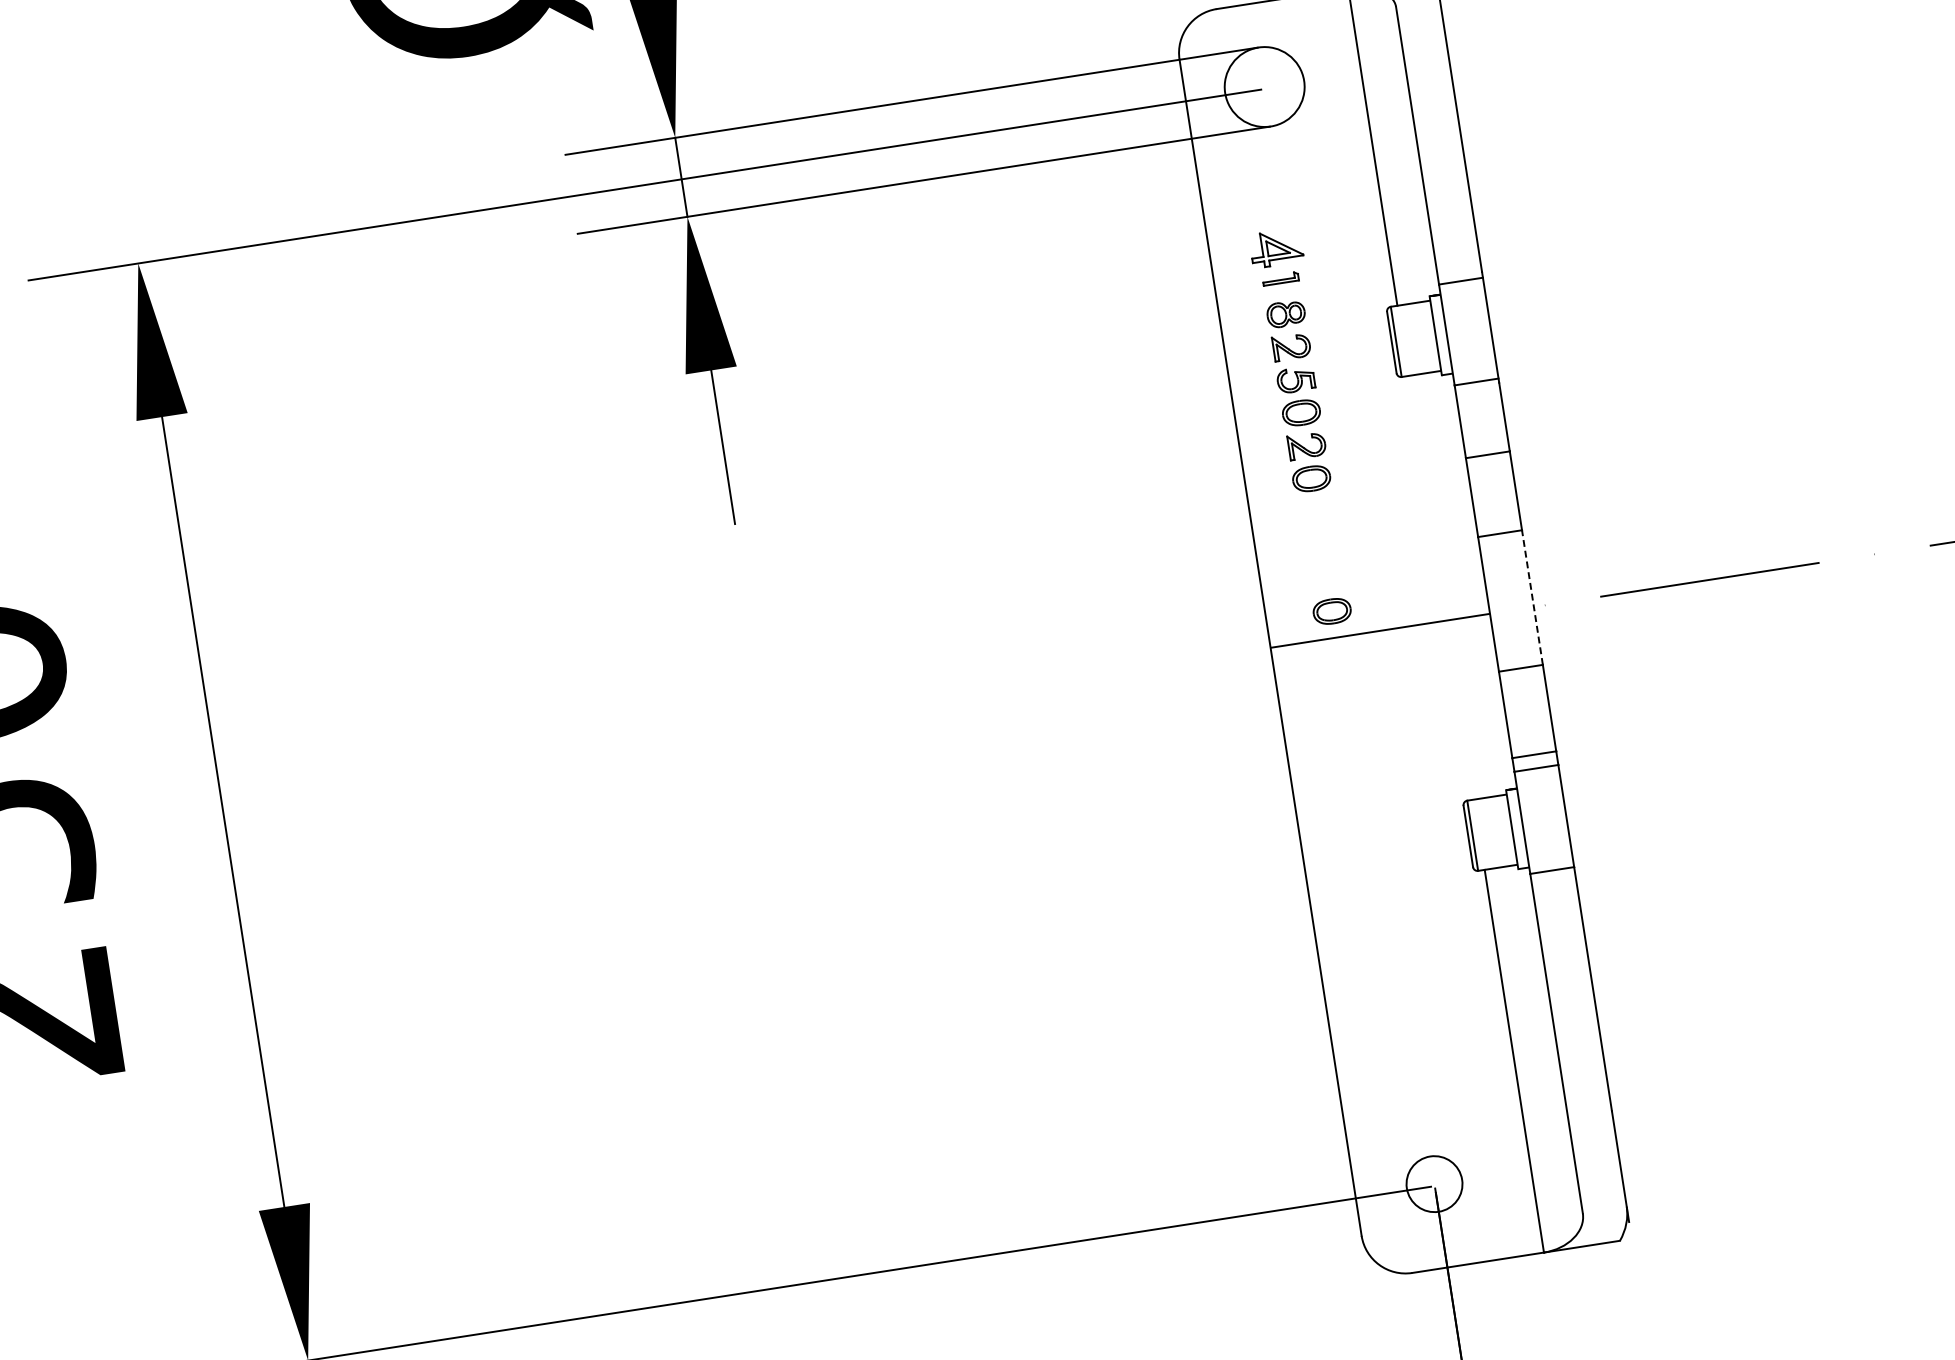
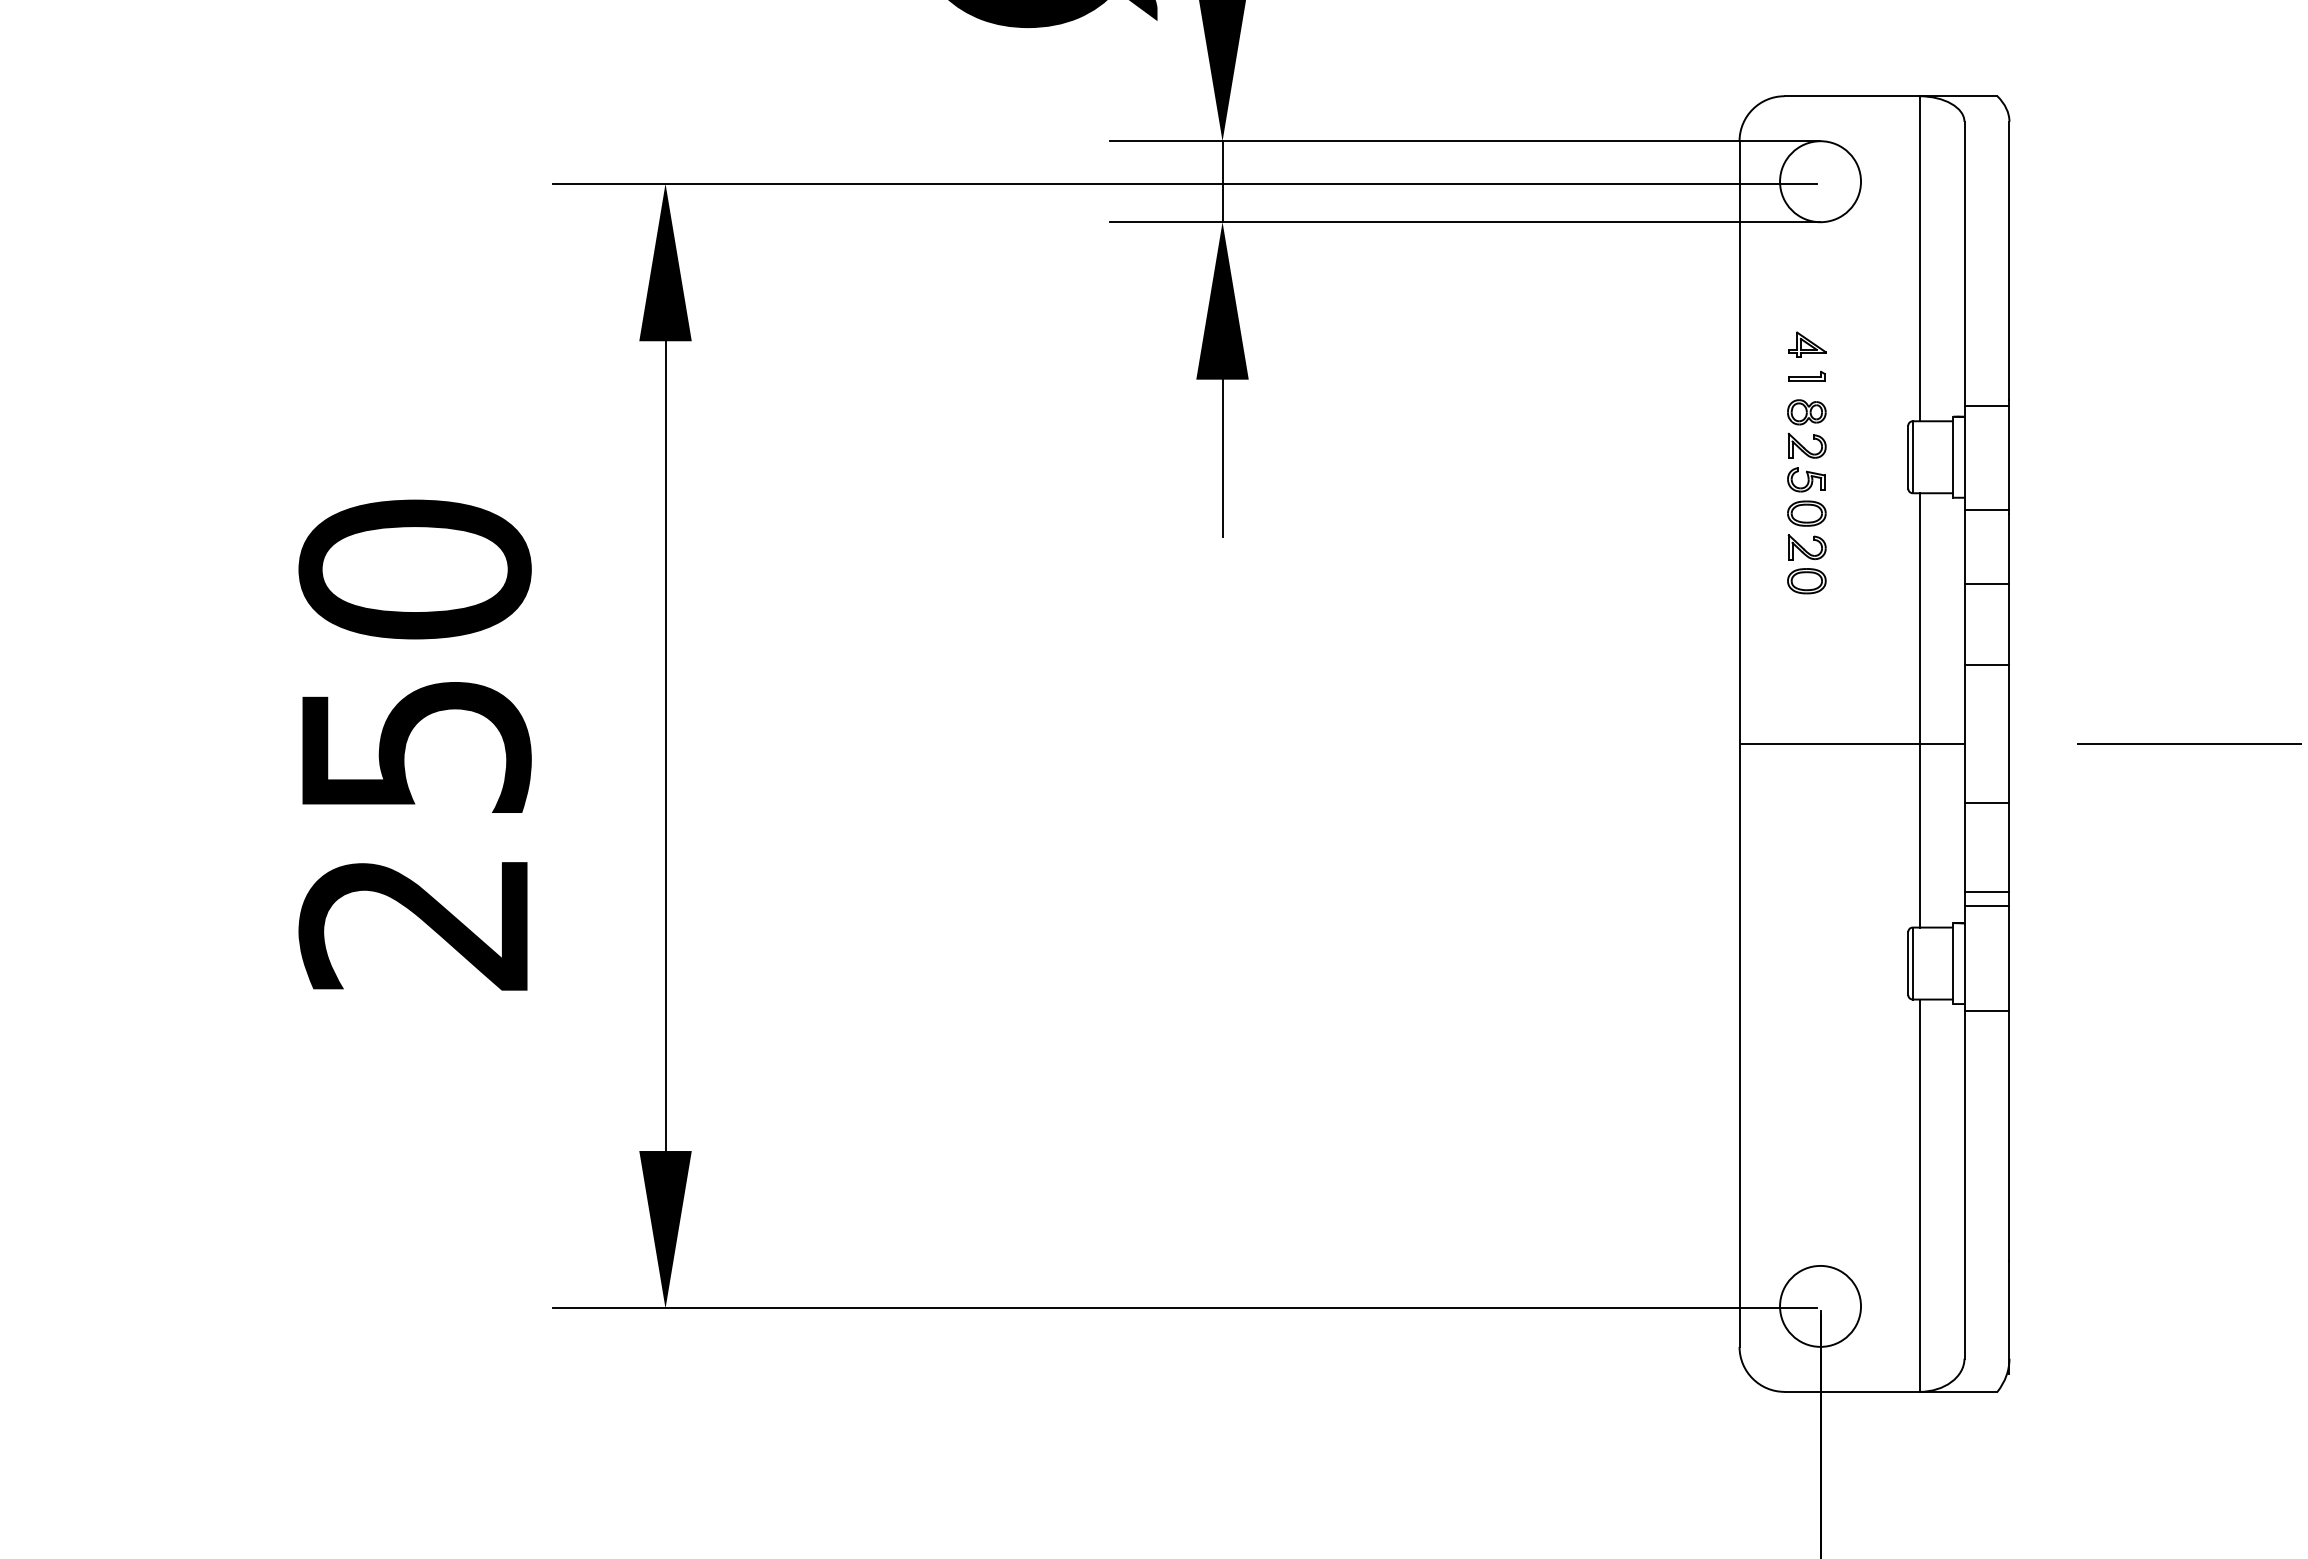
part: (1276, 247) -> (1807, 344), size x0.71
line: (1441, 587) -> (1919, 710), added
line: (1532, 596) -> (2009, 733), dashed -> solid
part: (1331, 611) -> (1806, 717), removed
circle: (1434, 1183) -> (1820, 1305), size x1.43

